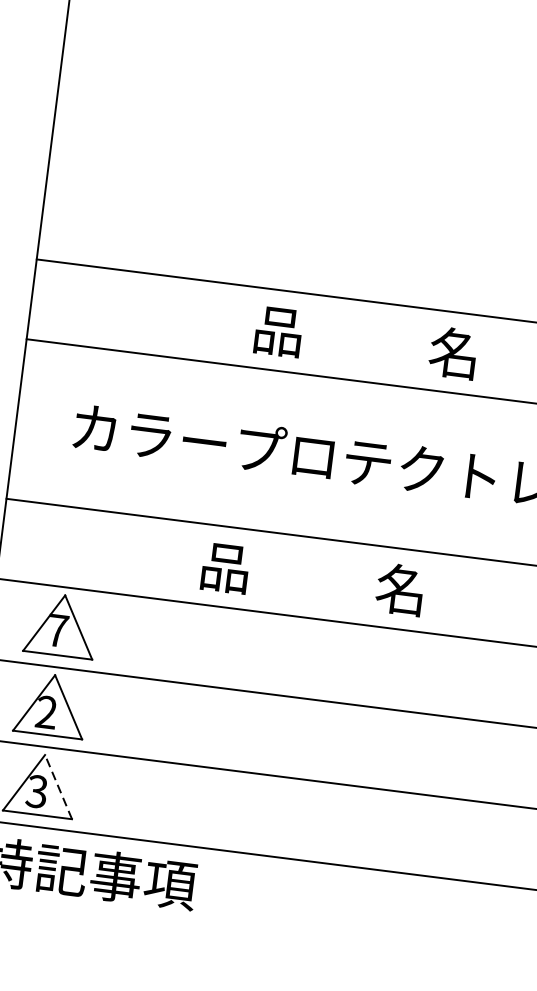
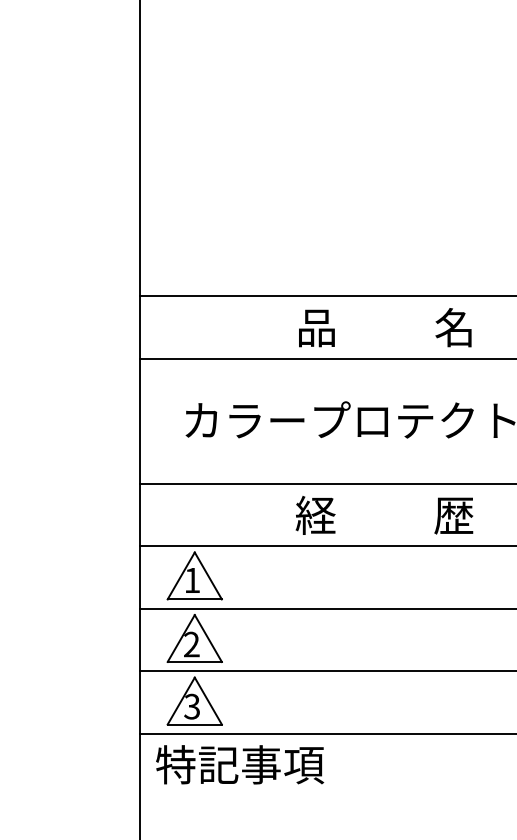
text: (366, 341) -> (385, 327), moved
text: (313, 577) -> (384, 514), 品          名 -> 経          歴
text: (57, 630) -> (192, 580), 7 -> 1
line: (58, 786) -> (208, 700), dashed -> solid

